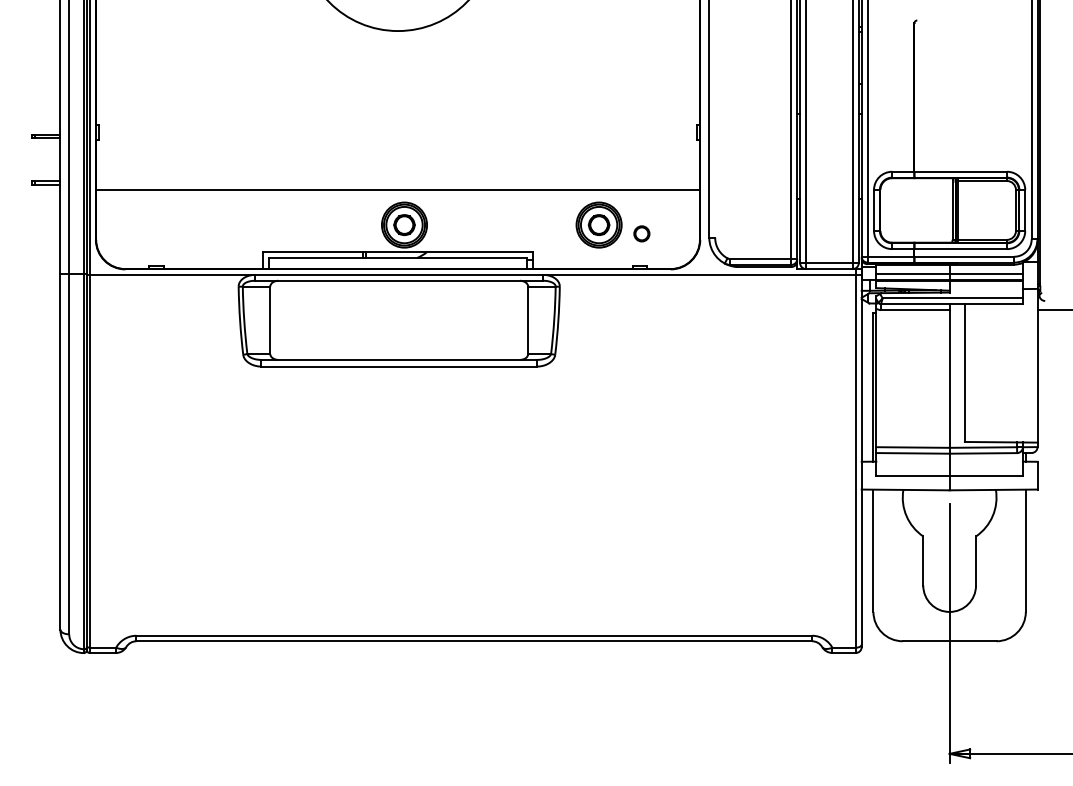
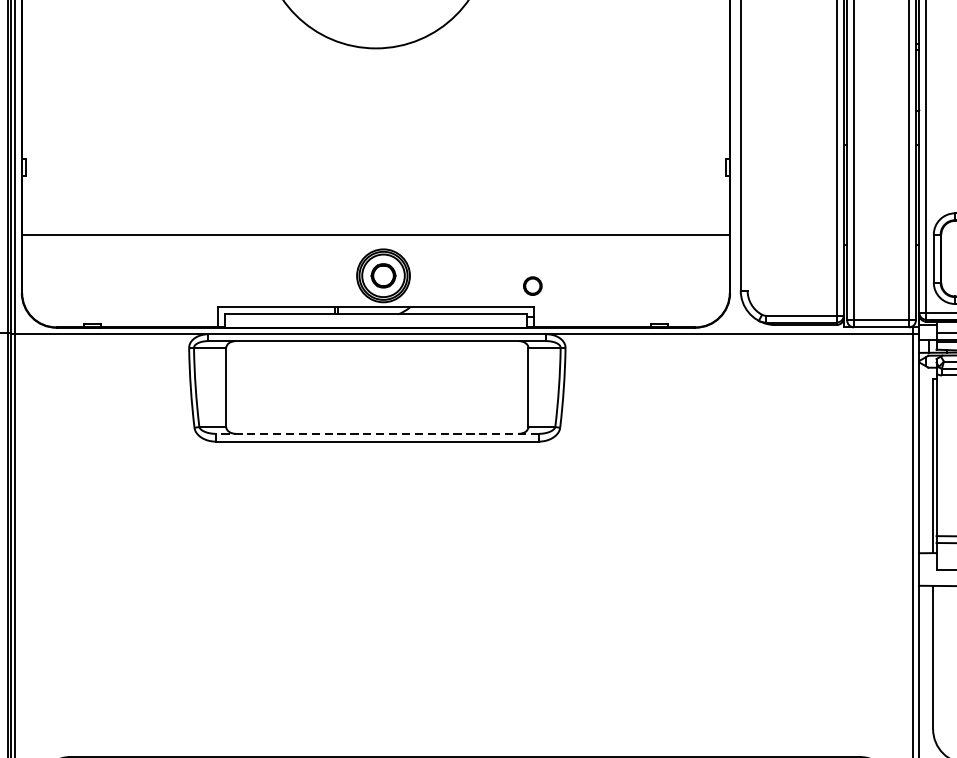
part: (598, 224) -> (610, 275), removed
circle: (641, 233) -> (532, 285), moved
line: (399, 359) -> (377, 433), solid -> dashed

